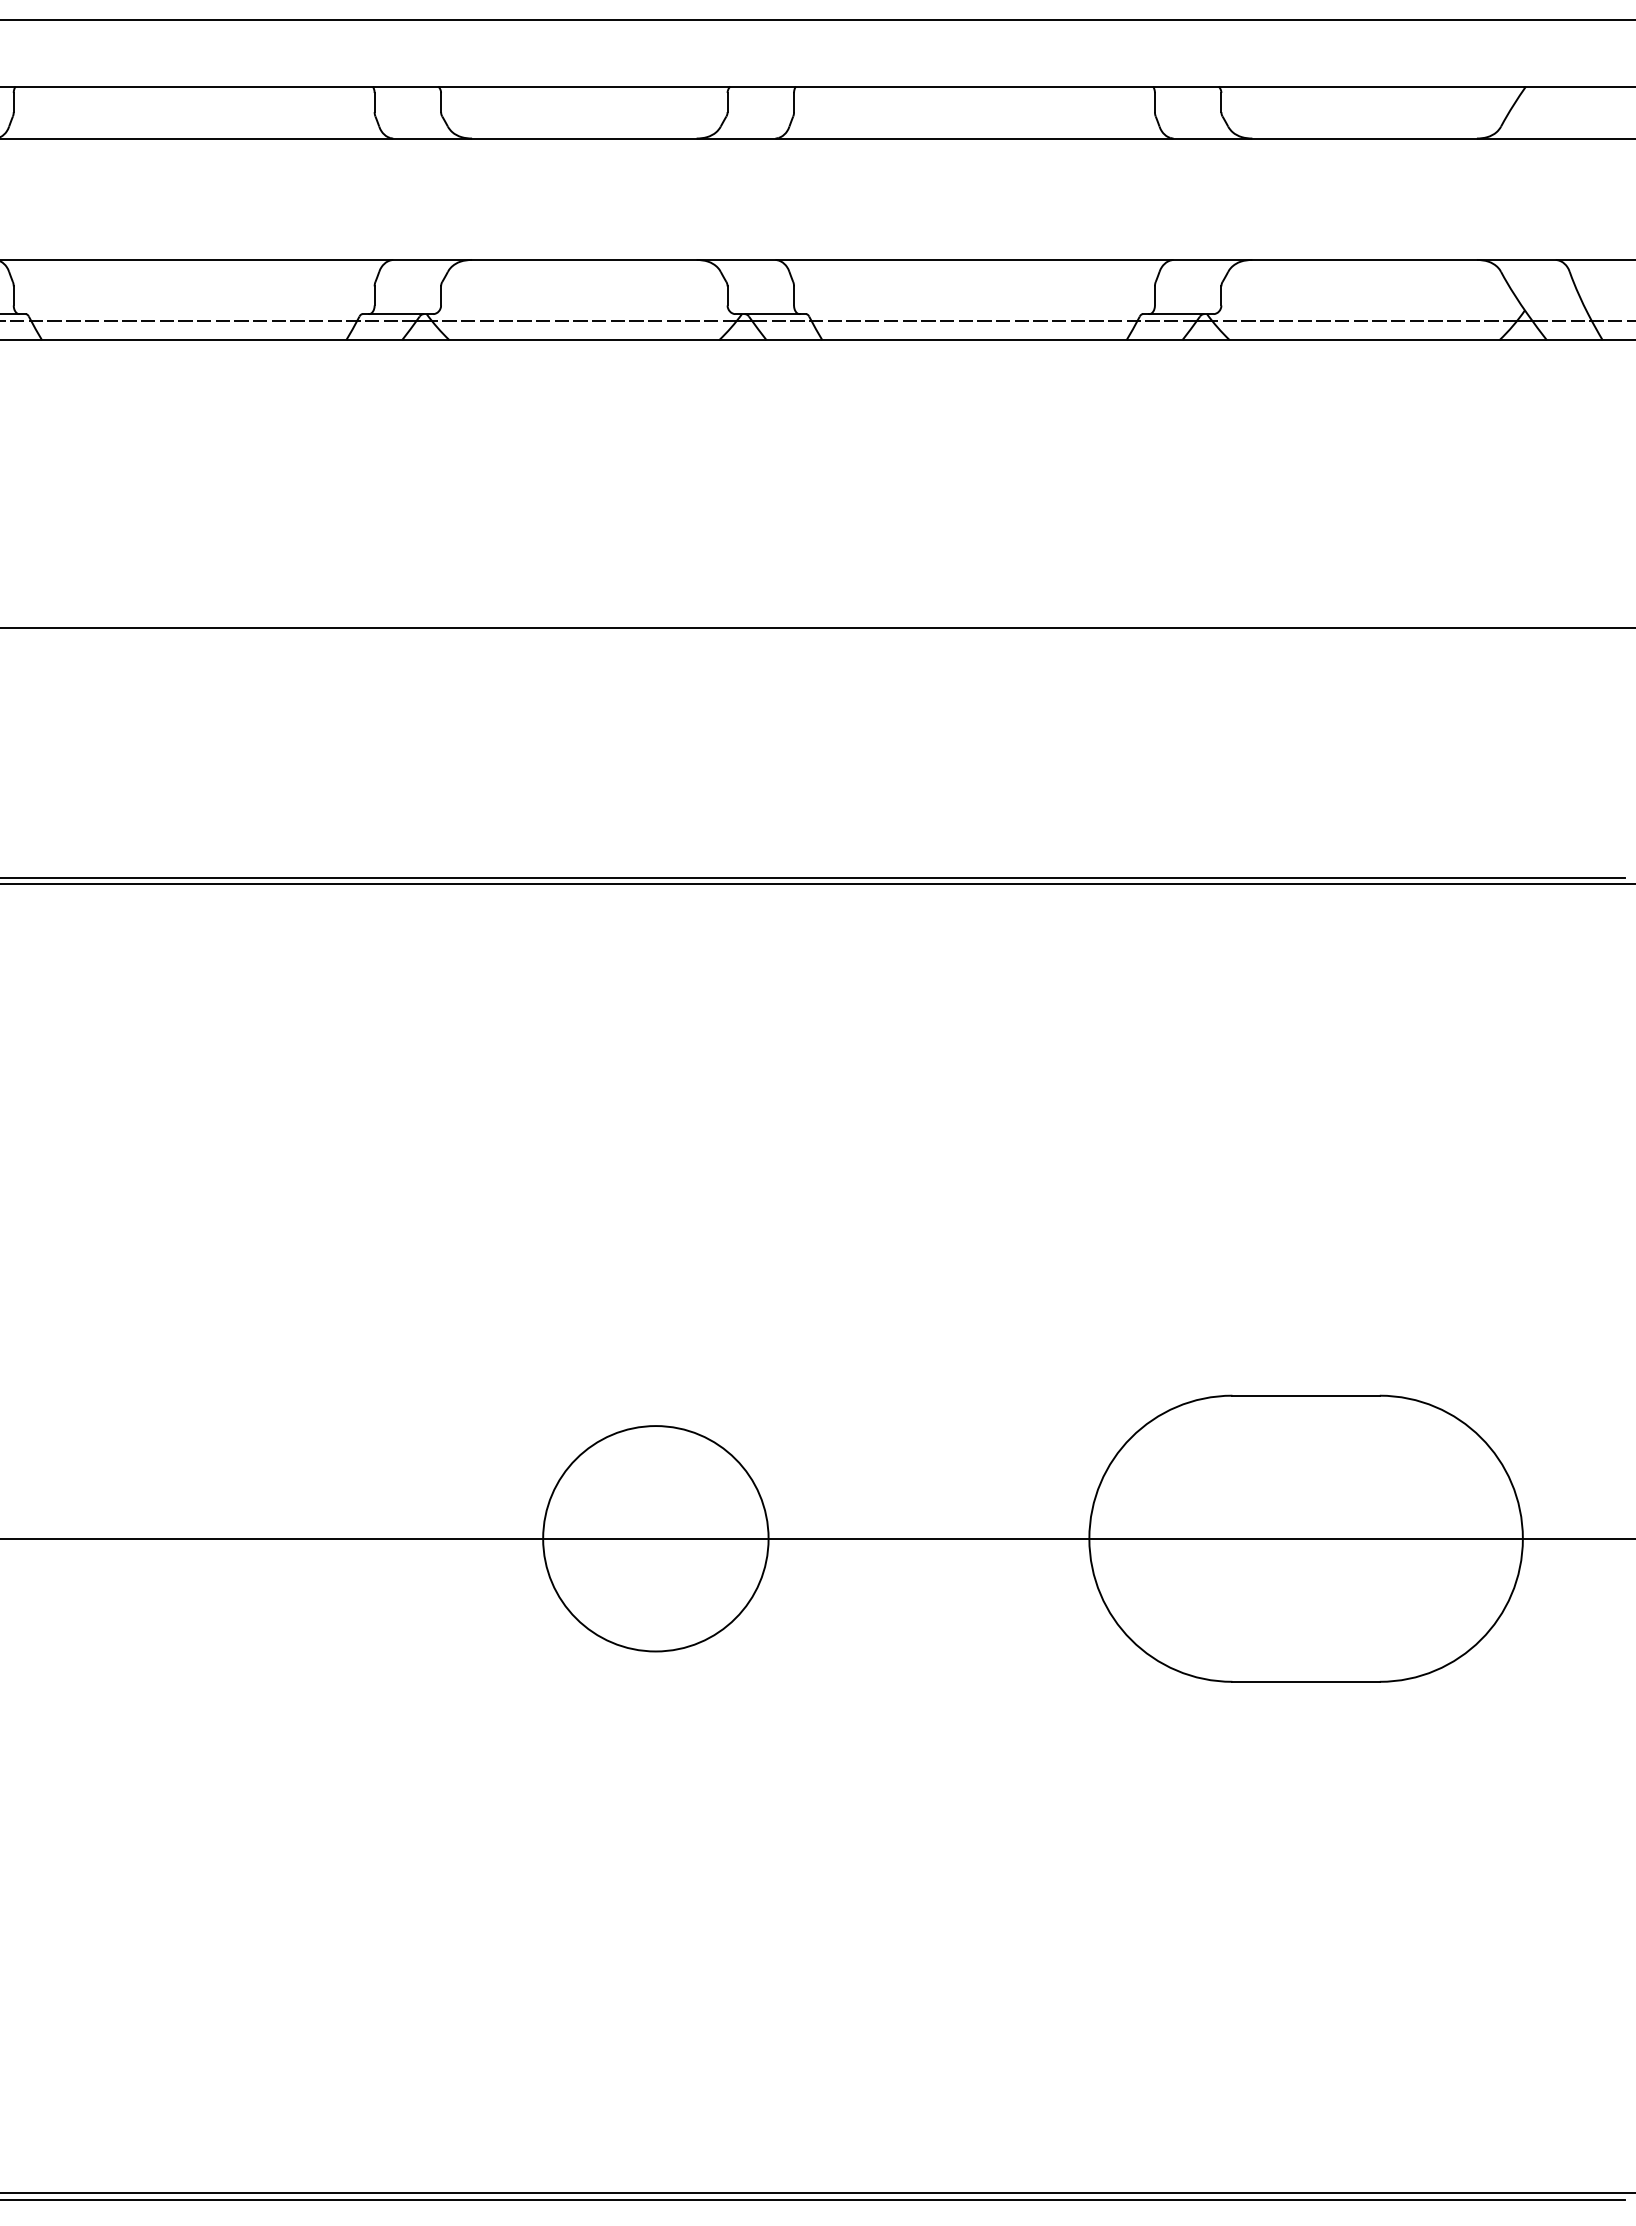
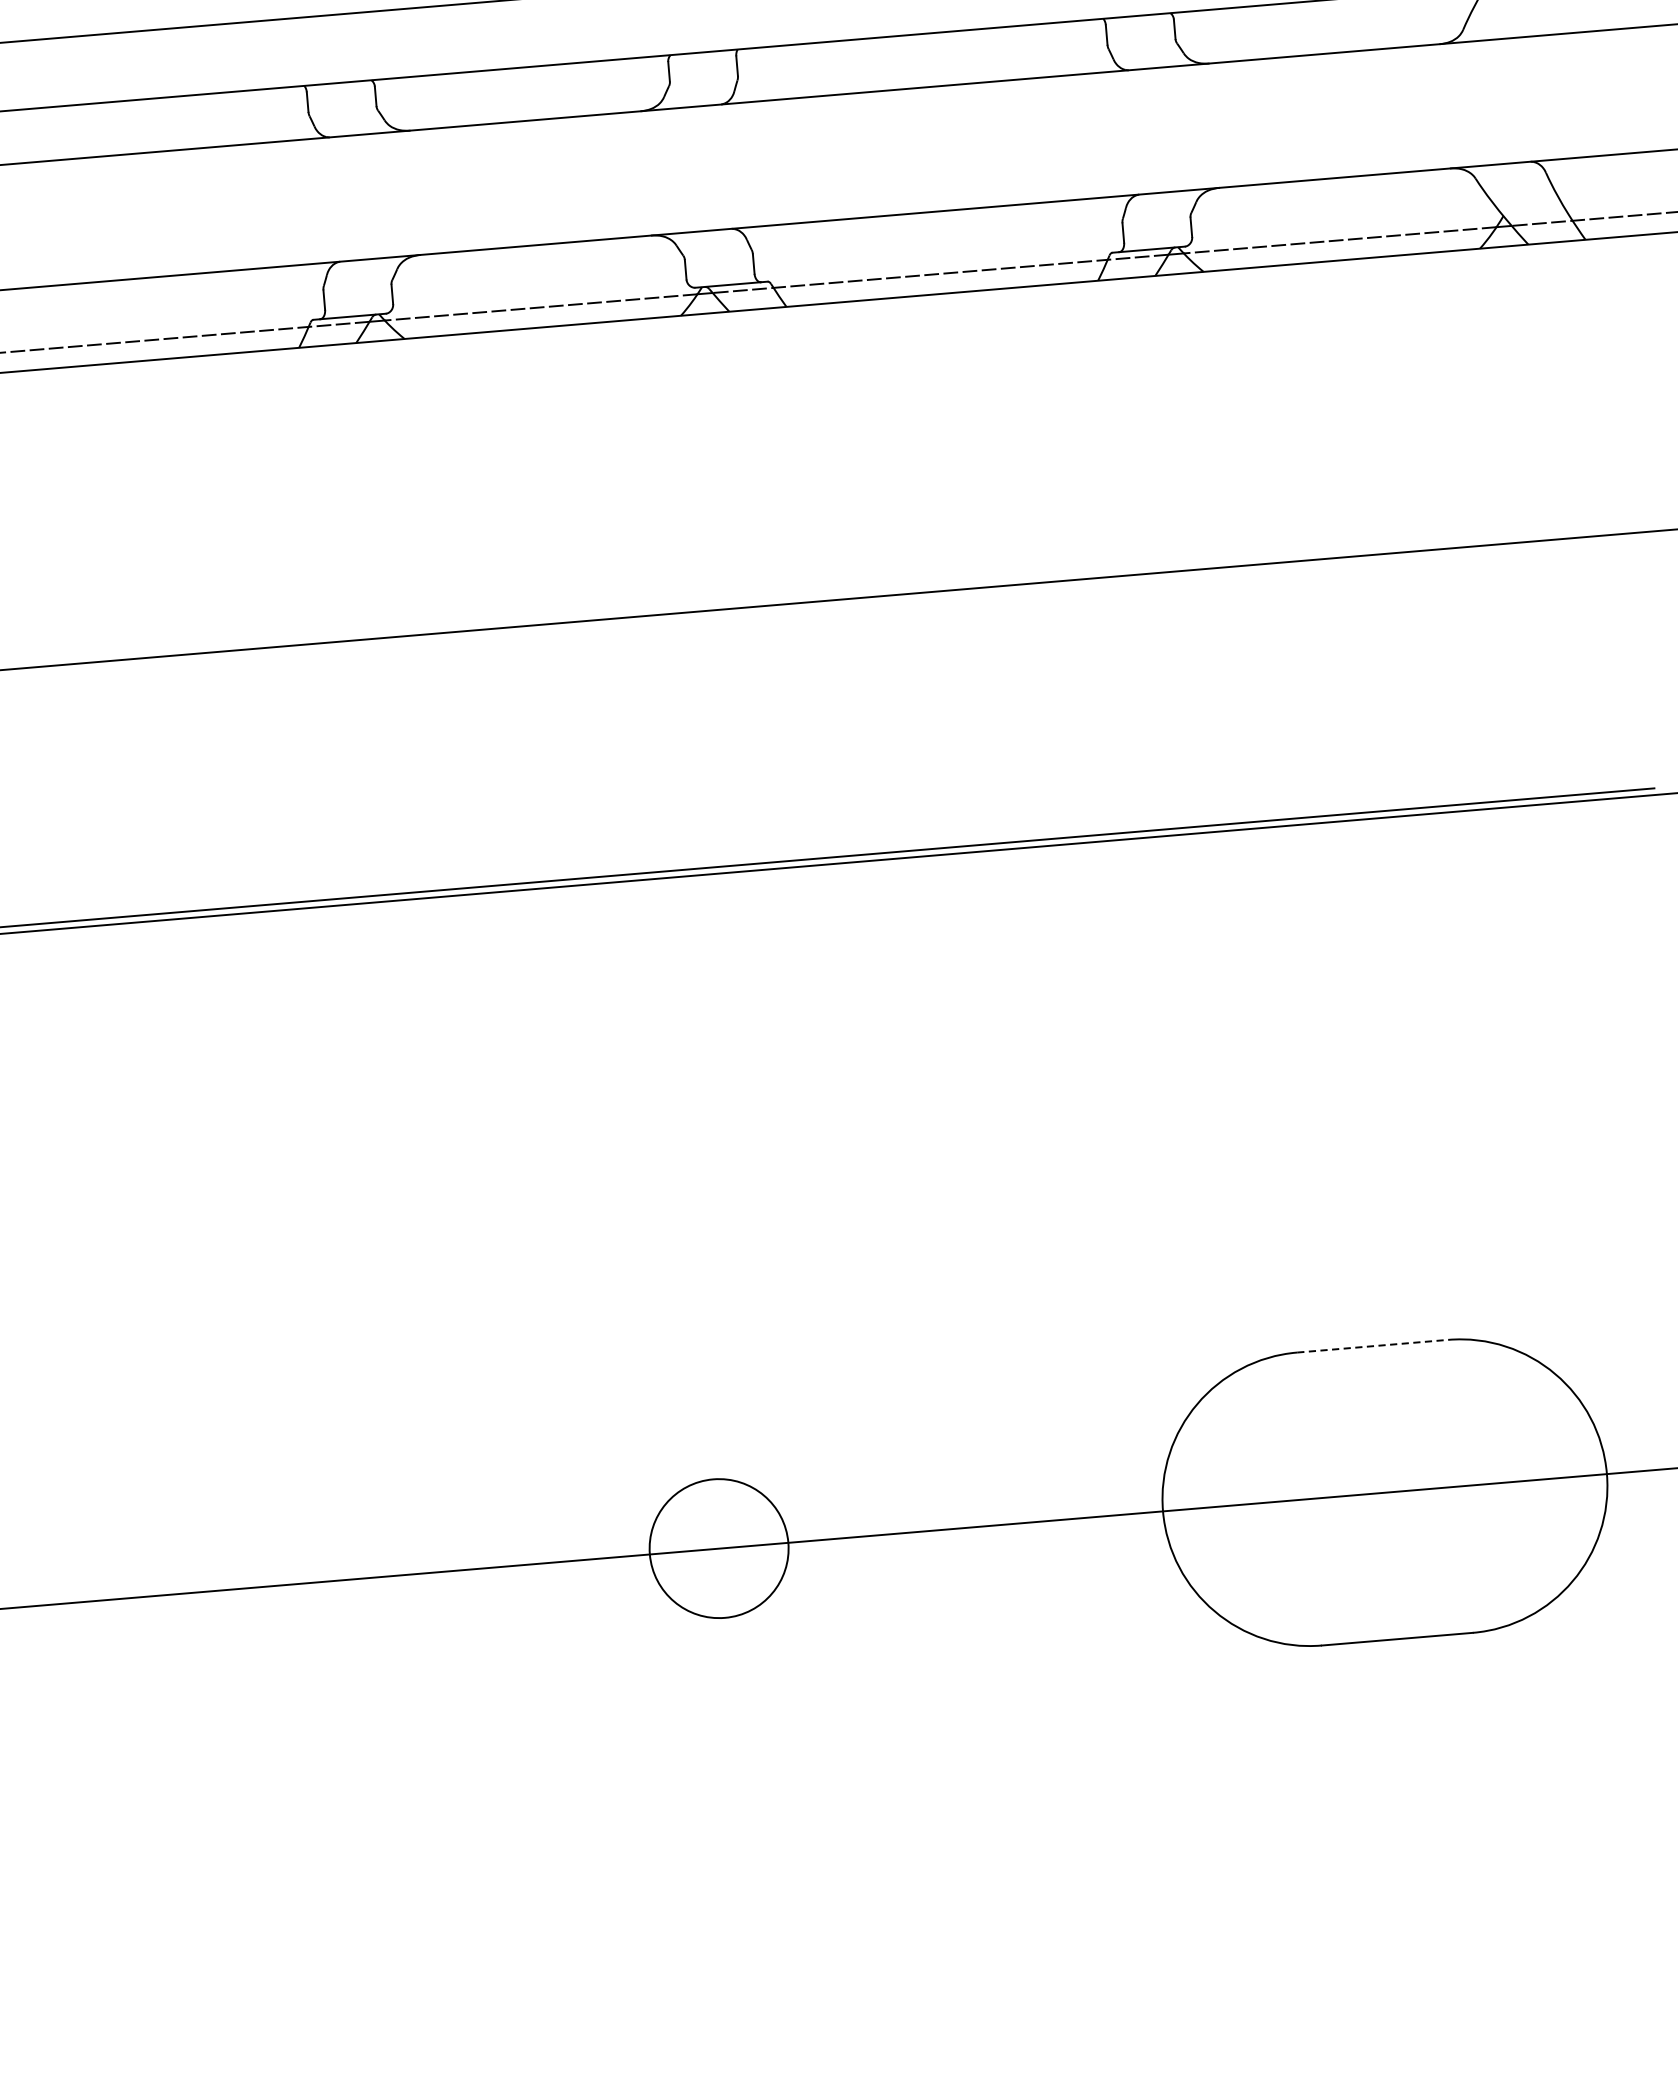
line: (1306, 1395) -> (1373, 1345), solid -> dashed
circle: (655, 1538) -> (718, 1548), size x0.6

